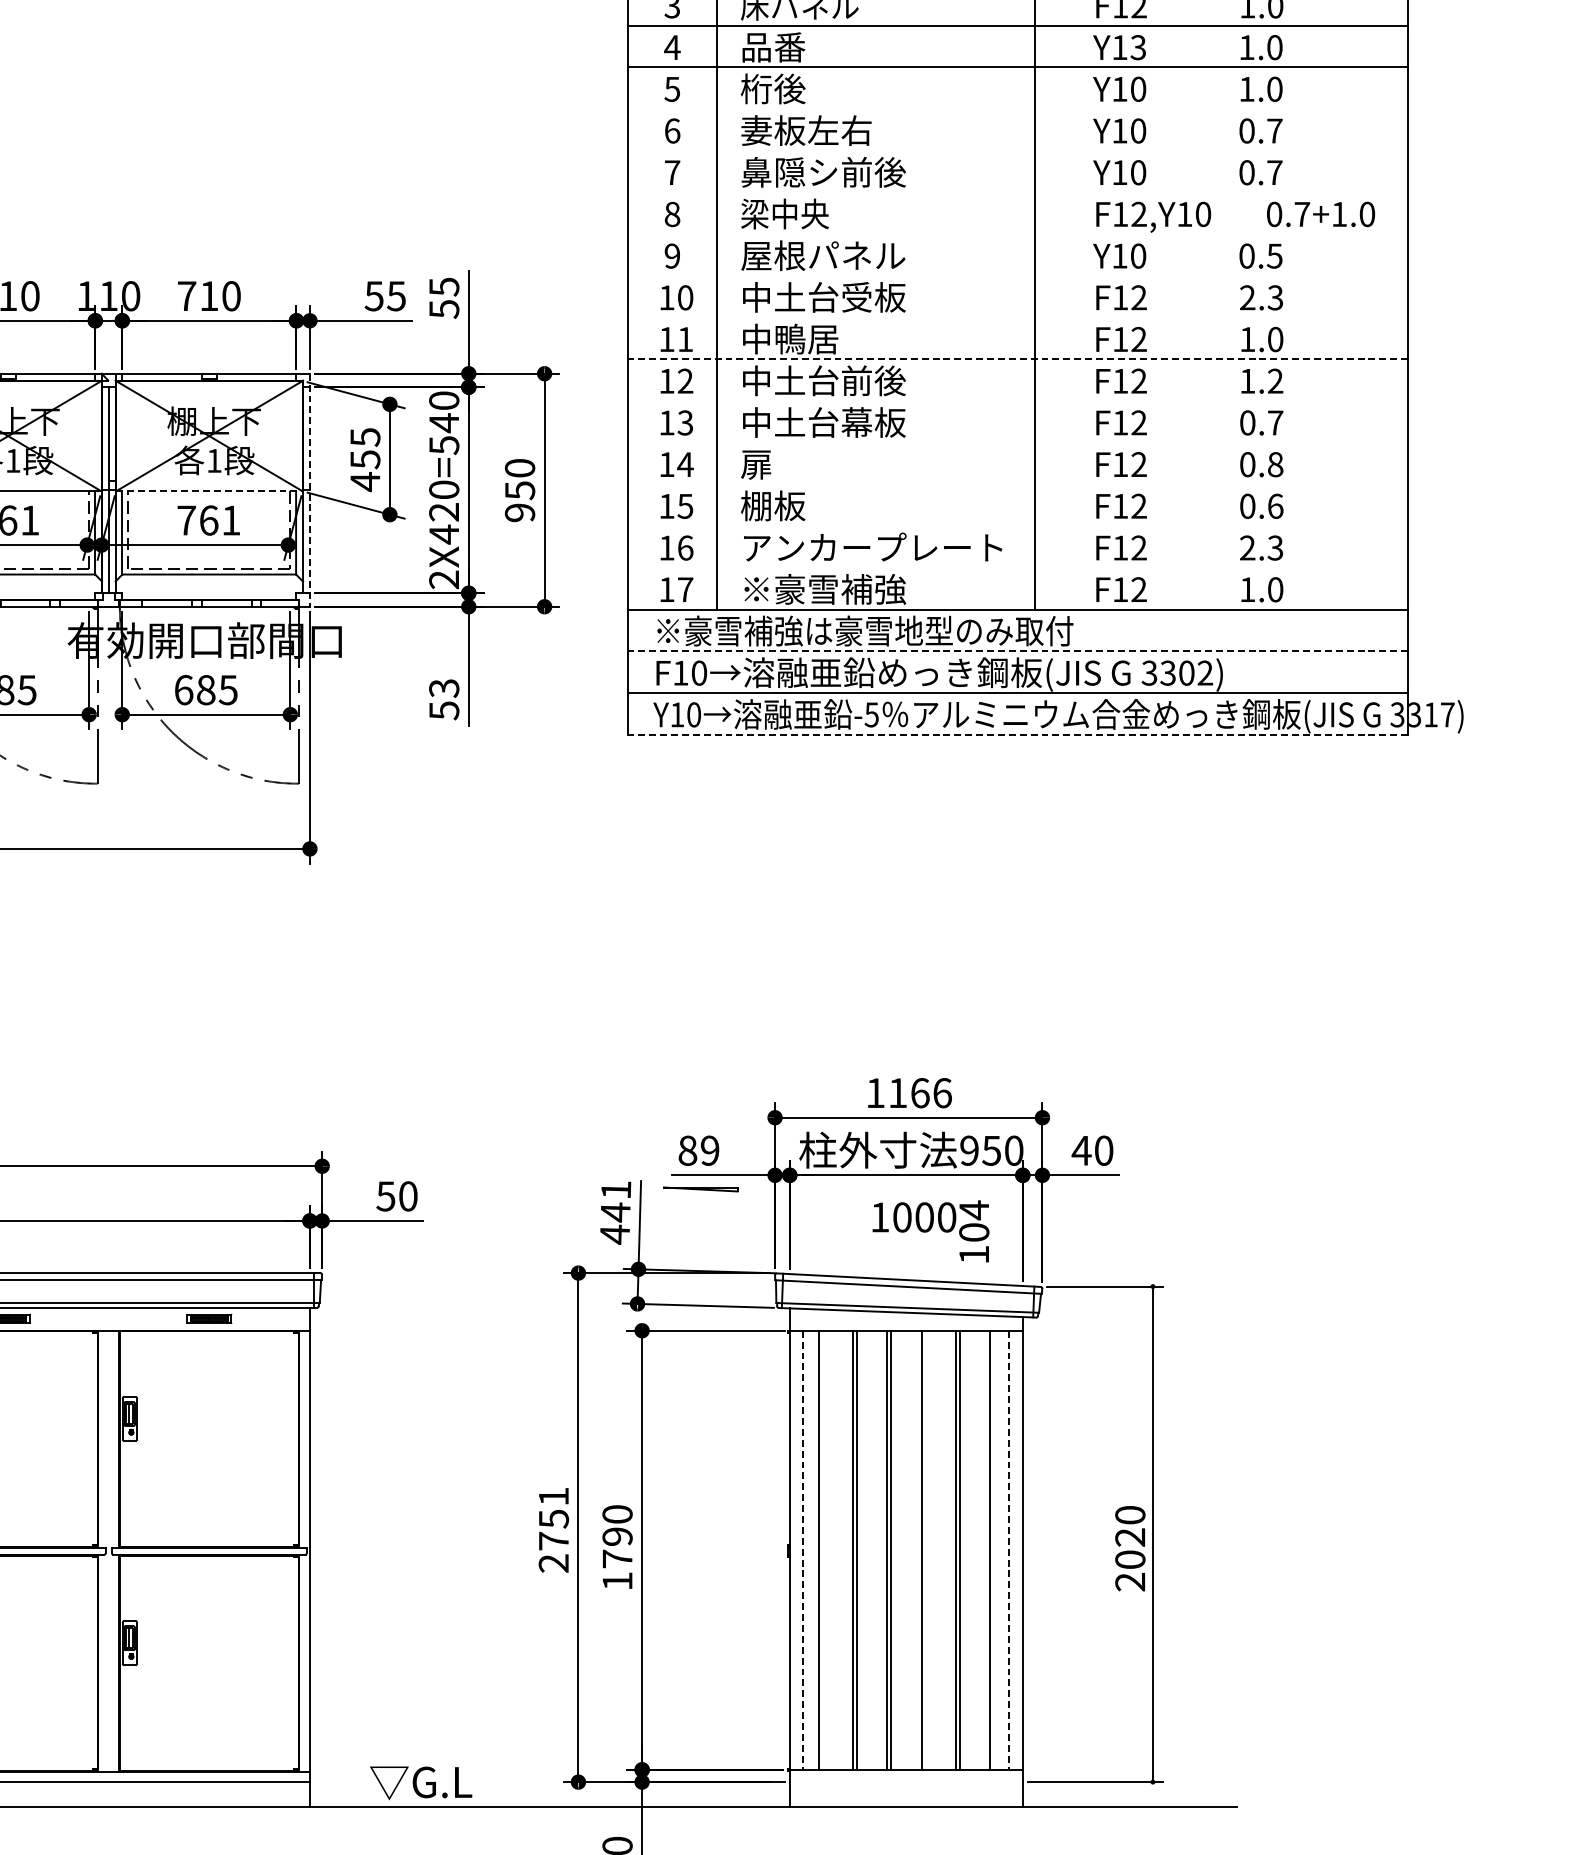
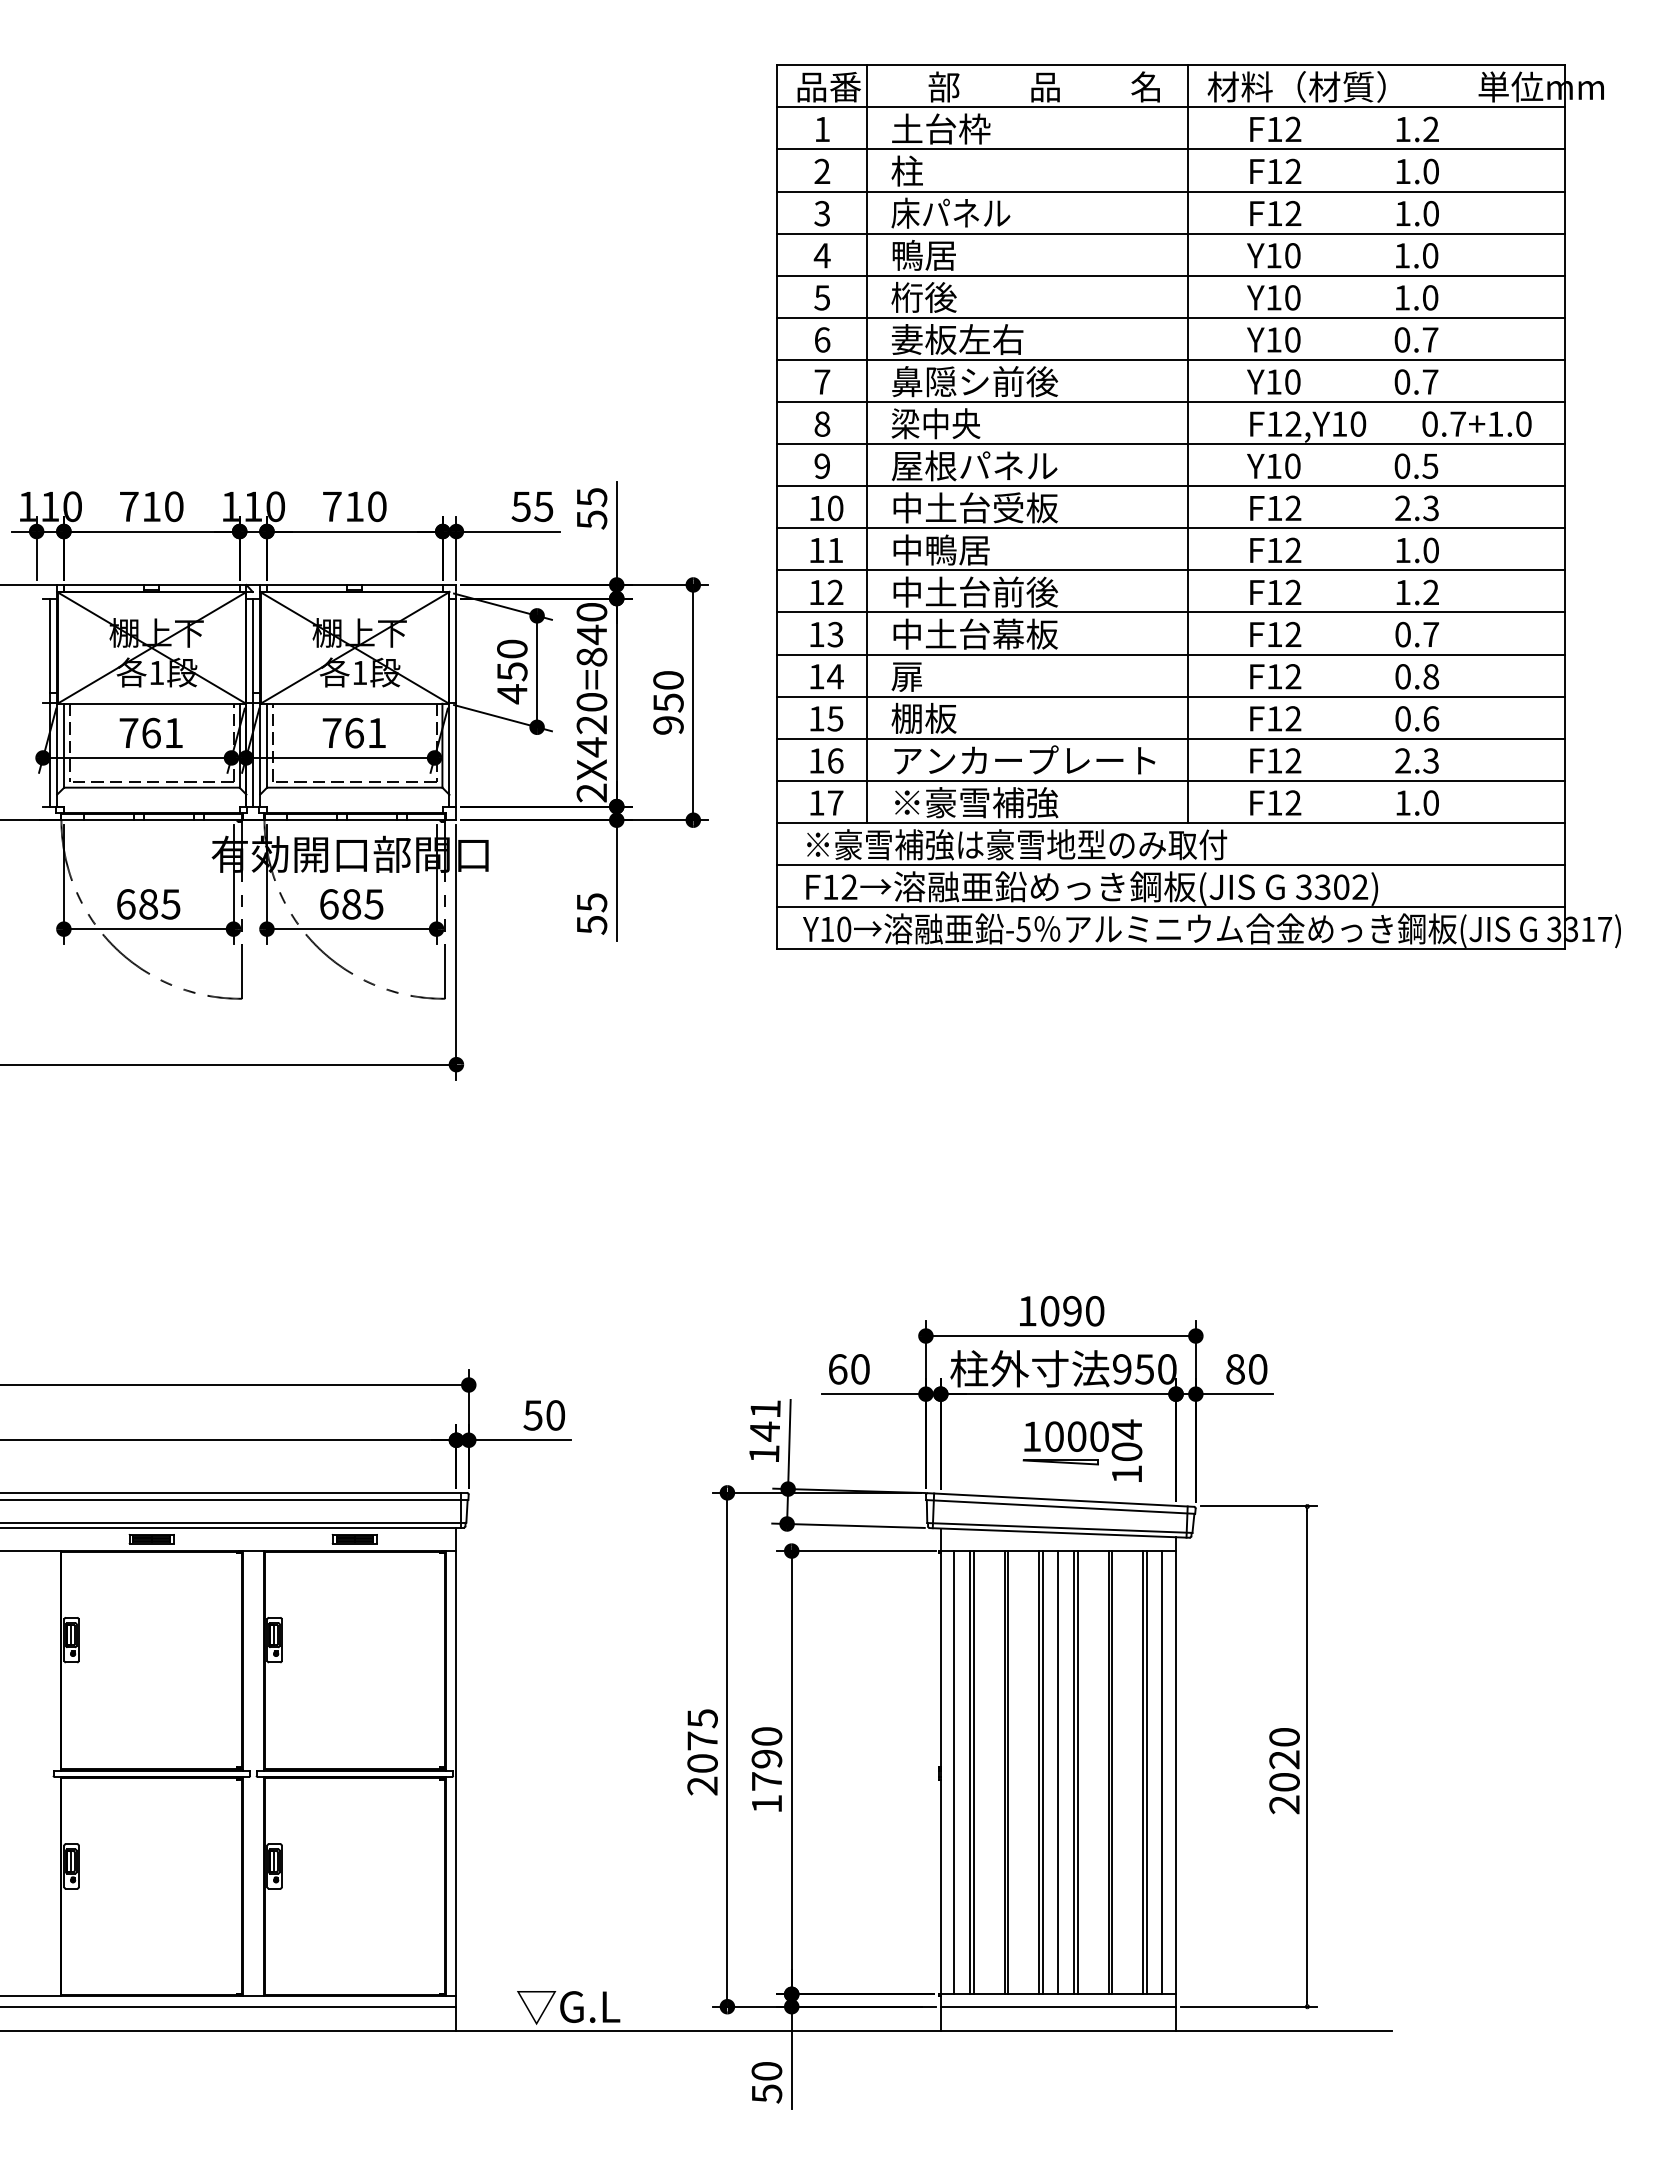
text: (773, 46) -> (924, 254), 品番 -> 鴨居
text: (1138, 47) -> (1292, 255), Y13 -> Y10
line: (1017, 108) -> (1170, 317), added
line: (1017, 150) -> (1170, 359), added
line: (1017, 192) -> (1170, 402), added
line: (1017, 234) -> (1170, 444), added
line: (1017, 276) -> (1170, 486), added
line: (1017, 317) -> (1170, 528), added
line: (1018, 359) -> (1171, 570), dashed -> solid
line: (1017, 401) -> (1170, 612), added
text: (365, 436) -> (512, 648), 455 -> 450
line: (1017, 442) -> (1170, 654), added
text: (443, 445) -> (591, 657), 2X420=540 -> 2X420=840
line: (1017, 484) -> (1170, 696), added
line: (310, 490) -> (456, 702), dashed -> solid
line: (209, 491) -> (355, 703), dashed -> solid
line: (1017, 525) -> (1170, 738), added
line: (1017, 567) -> (1170, 780), added
line: (1018, 651) -> (1171, 865), dashed -> solid
text: (699, 672) -> (849, 886), F10 -> F12
text: (443, 688) -> (591, 902), 53 -> 55
line: (1018, 734) -> (1171, 949), dashed -> solid
text: (920, 1092) -> (1072, 1310), 1166 -> 1090
text: (698, 1150) -> (848, 1369), 89 -> 60
text: (1081, 1150) -> (1235, 1369), 40 -> 80
part: (700, 1189) -> (1060, 1462), moved
text: (615, 1235) -> (764, 1454), 441 -> 141
text: (553, 1518) -> (702, 1740), 2751 -> 2075
line: (803, 1550) -> (954, 1772), dashed -> solid
line: (822, 1550) -> (973, 1772), added
line: (906, 1550) -> (1058, 1772), added
line: (925, 1550) -> (1077, 1772), added
line: (993, 1550) -> (1146, 1772), added
line: (1009, 1550) -> (1162, 1772), dashed -> solid
line: (906, 1781) -> (1058, 2006), added

